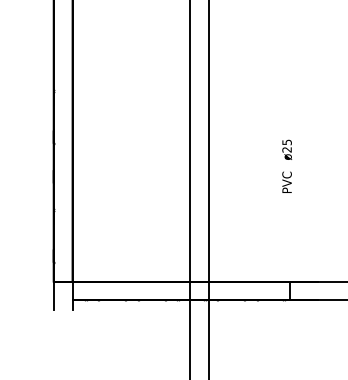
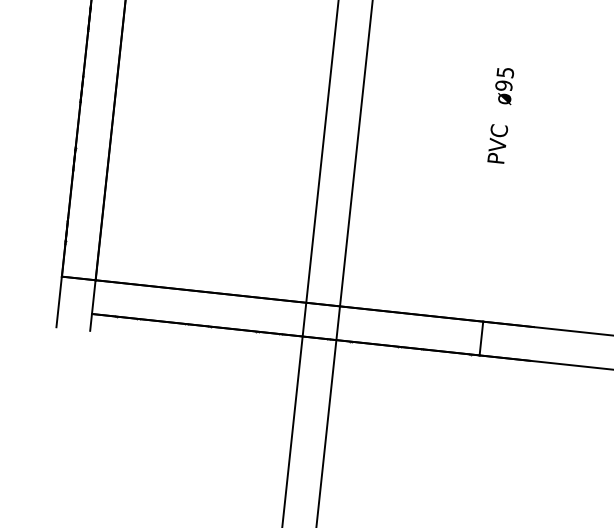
text: (286, 149) -> (503, 85), ø25 -> ø95

